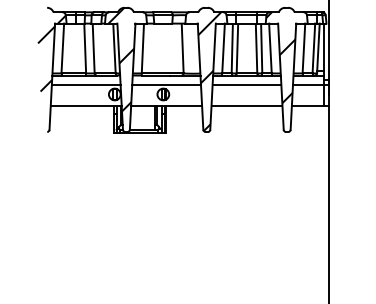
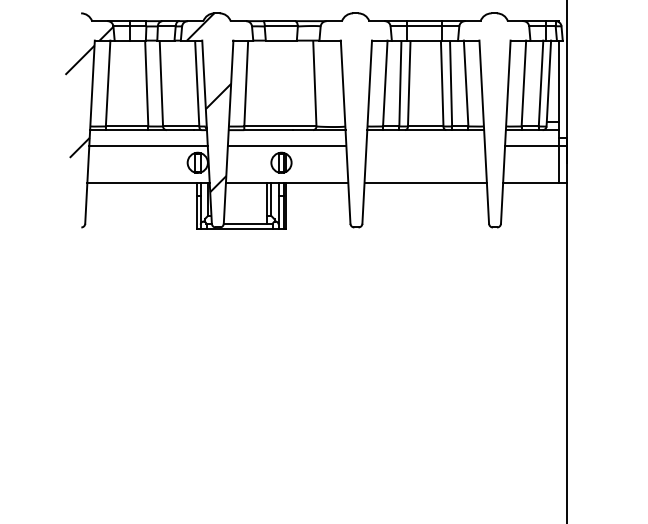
hatch: (280, 57) -> (483, 99), removed
hatch: (209, 71) -> (361, 123), removed
line: (246, 84) -> (424, 145), removed

